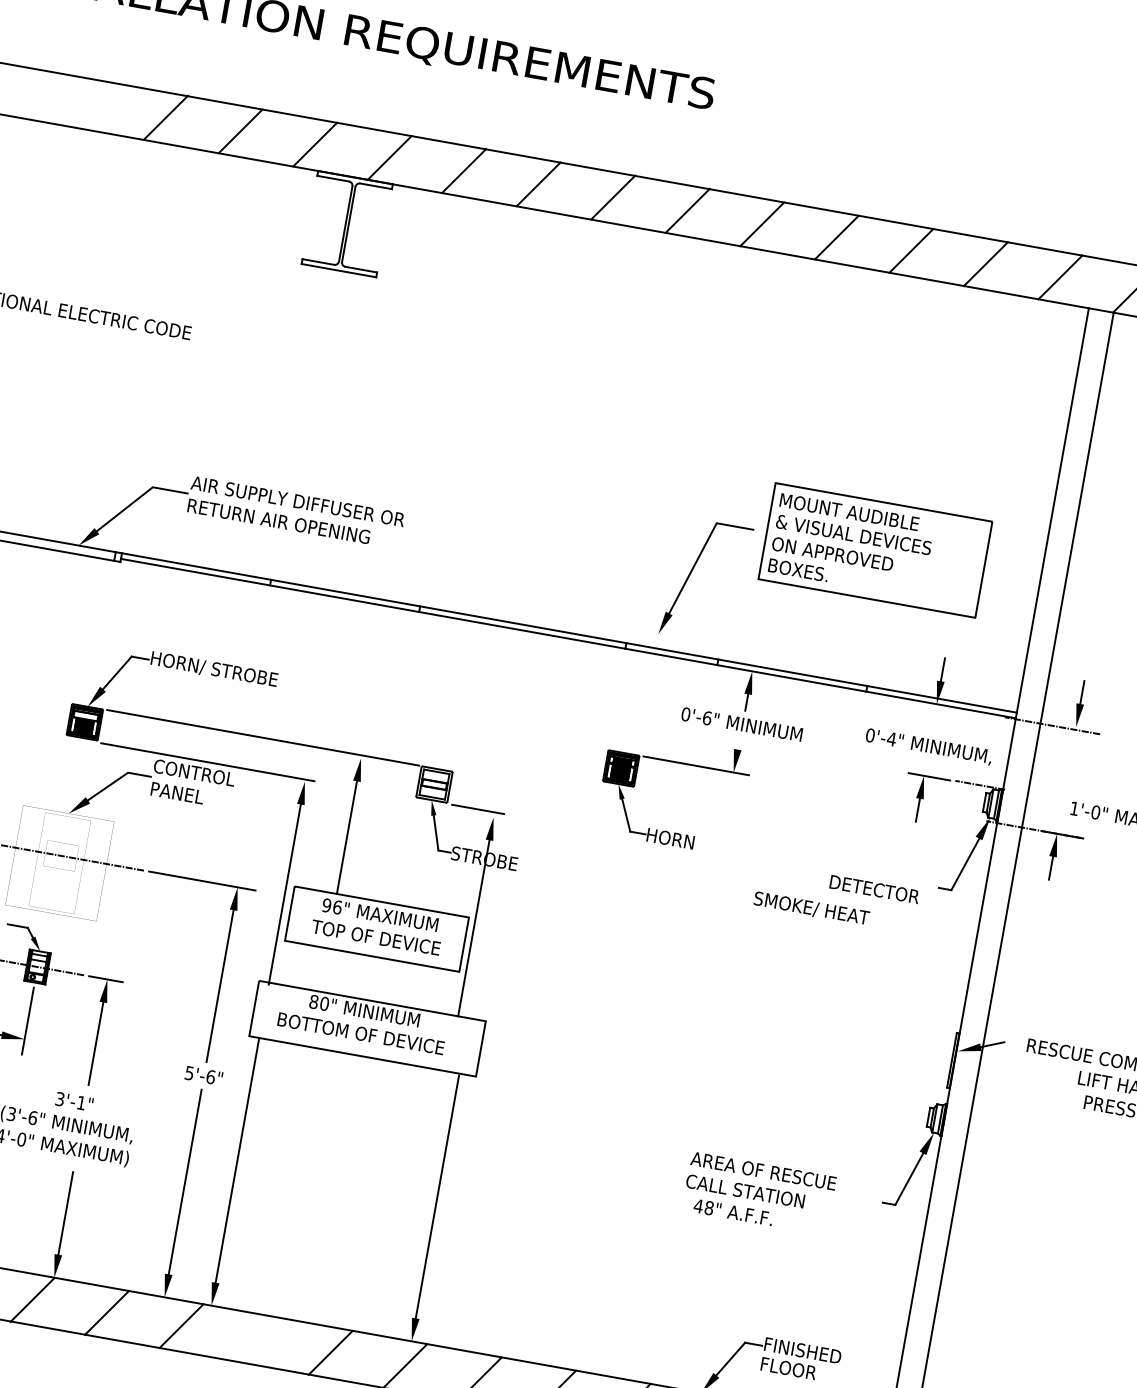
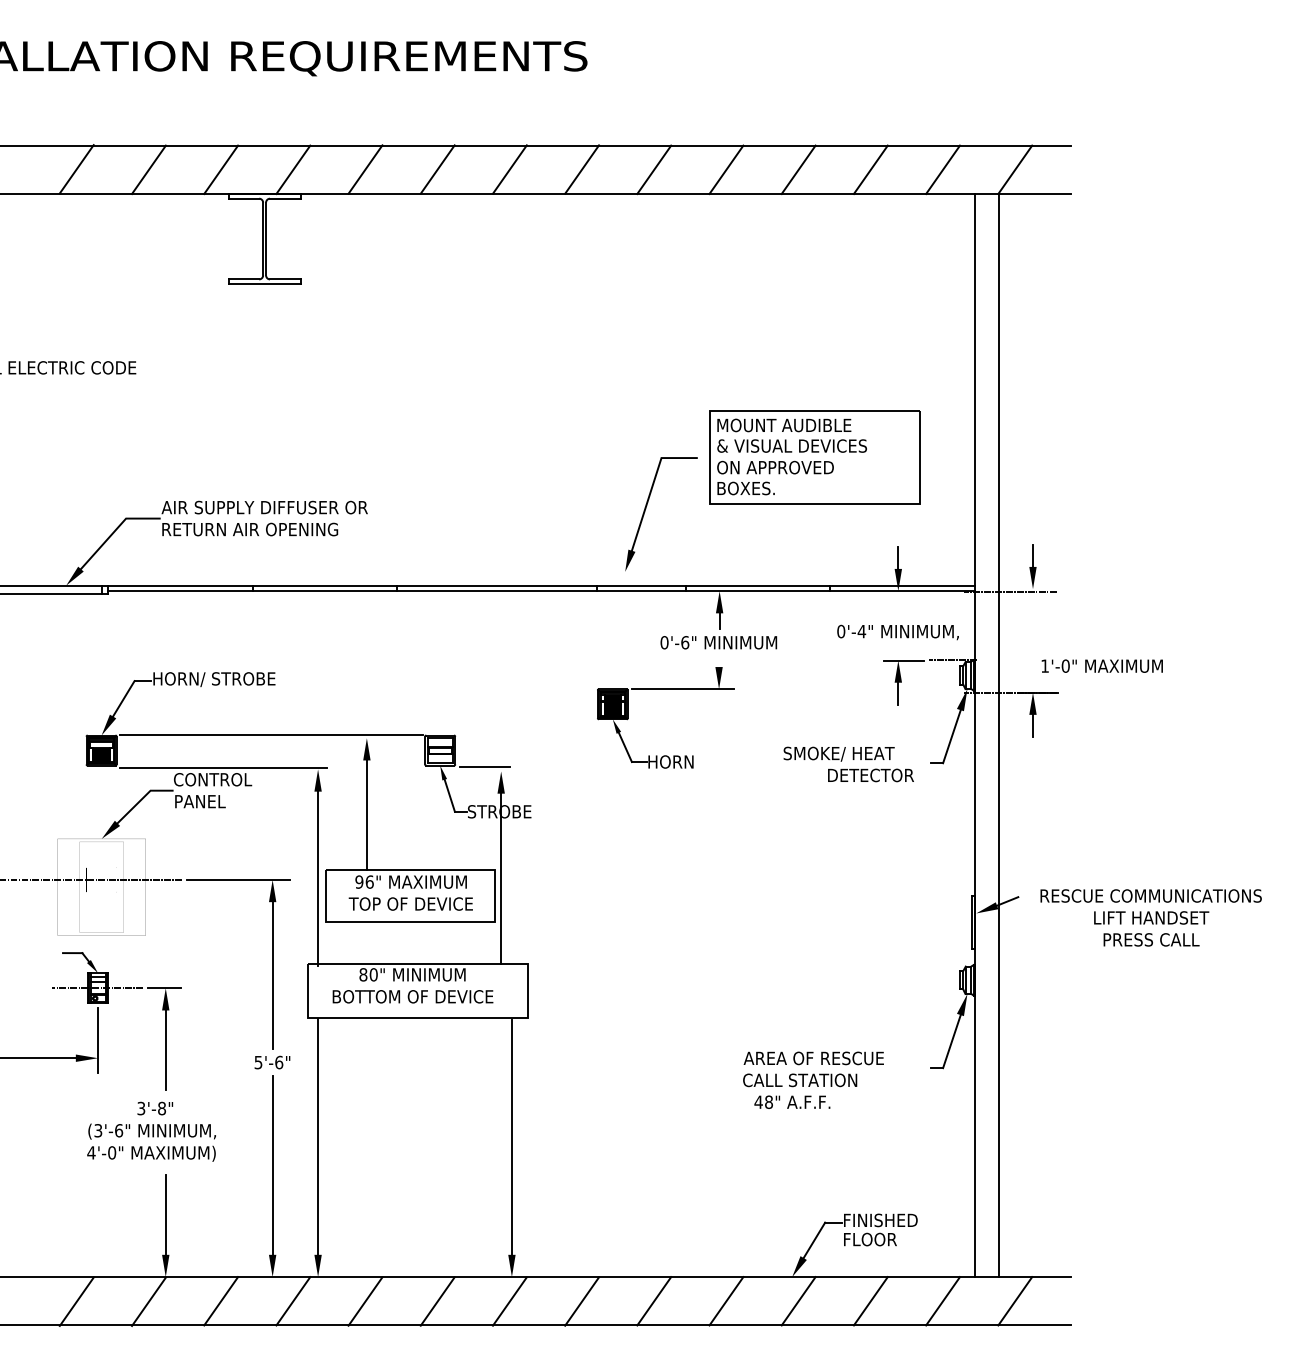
text: (811, 908) -> (838, 753), moved
text: (81, 1103) -> (162, 1108), 3'-1" -> 3'-8"
line: (256, 1339) -> (365, 1301), added

